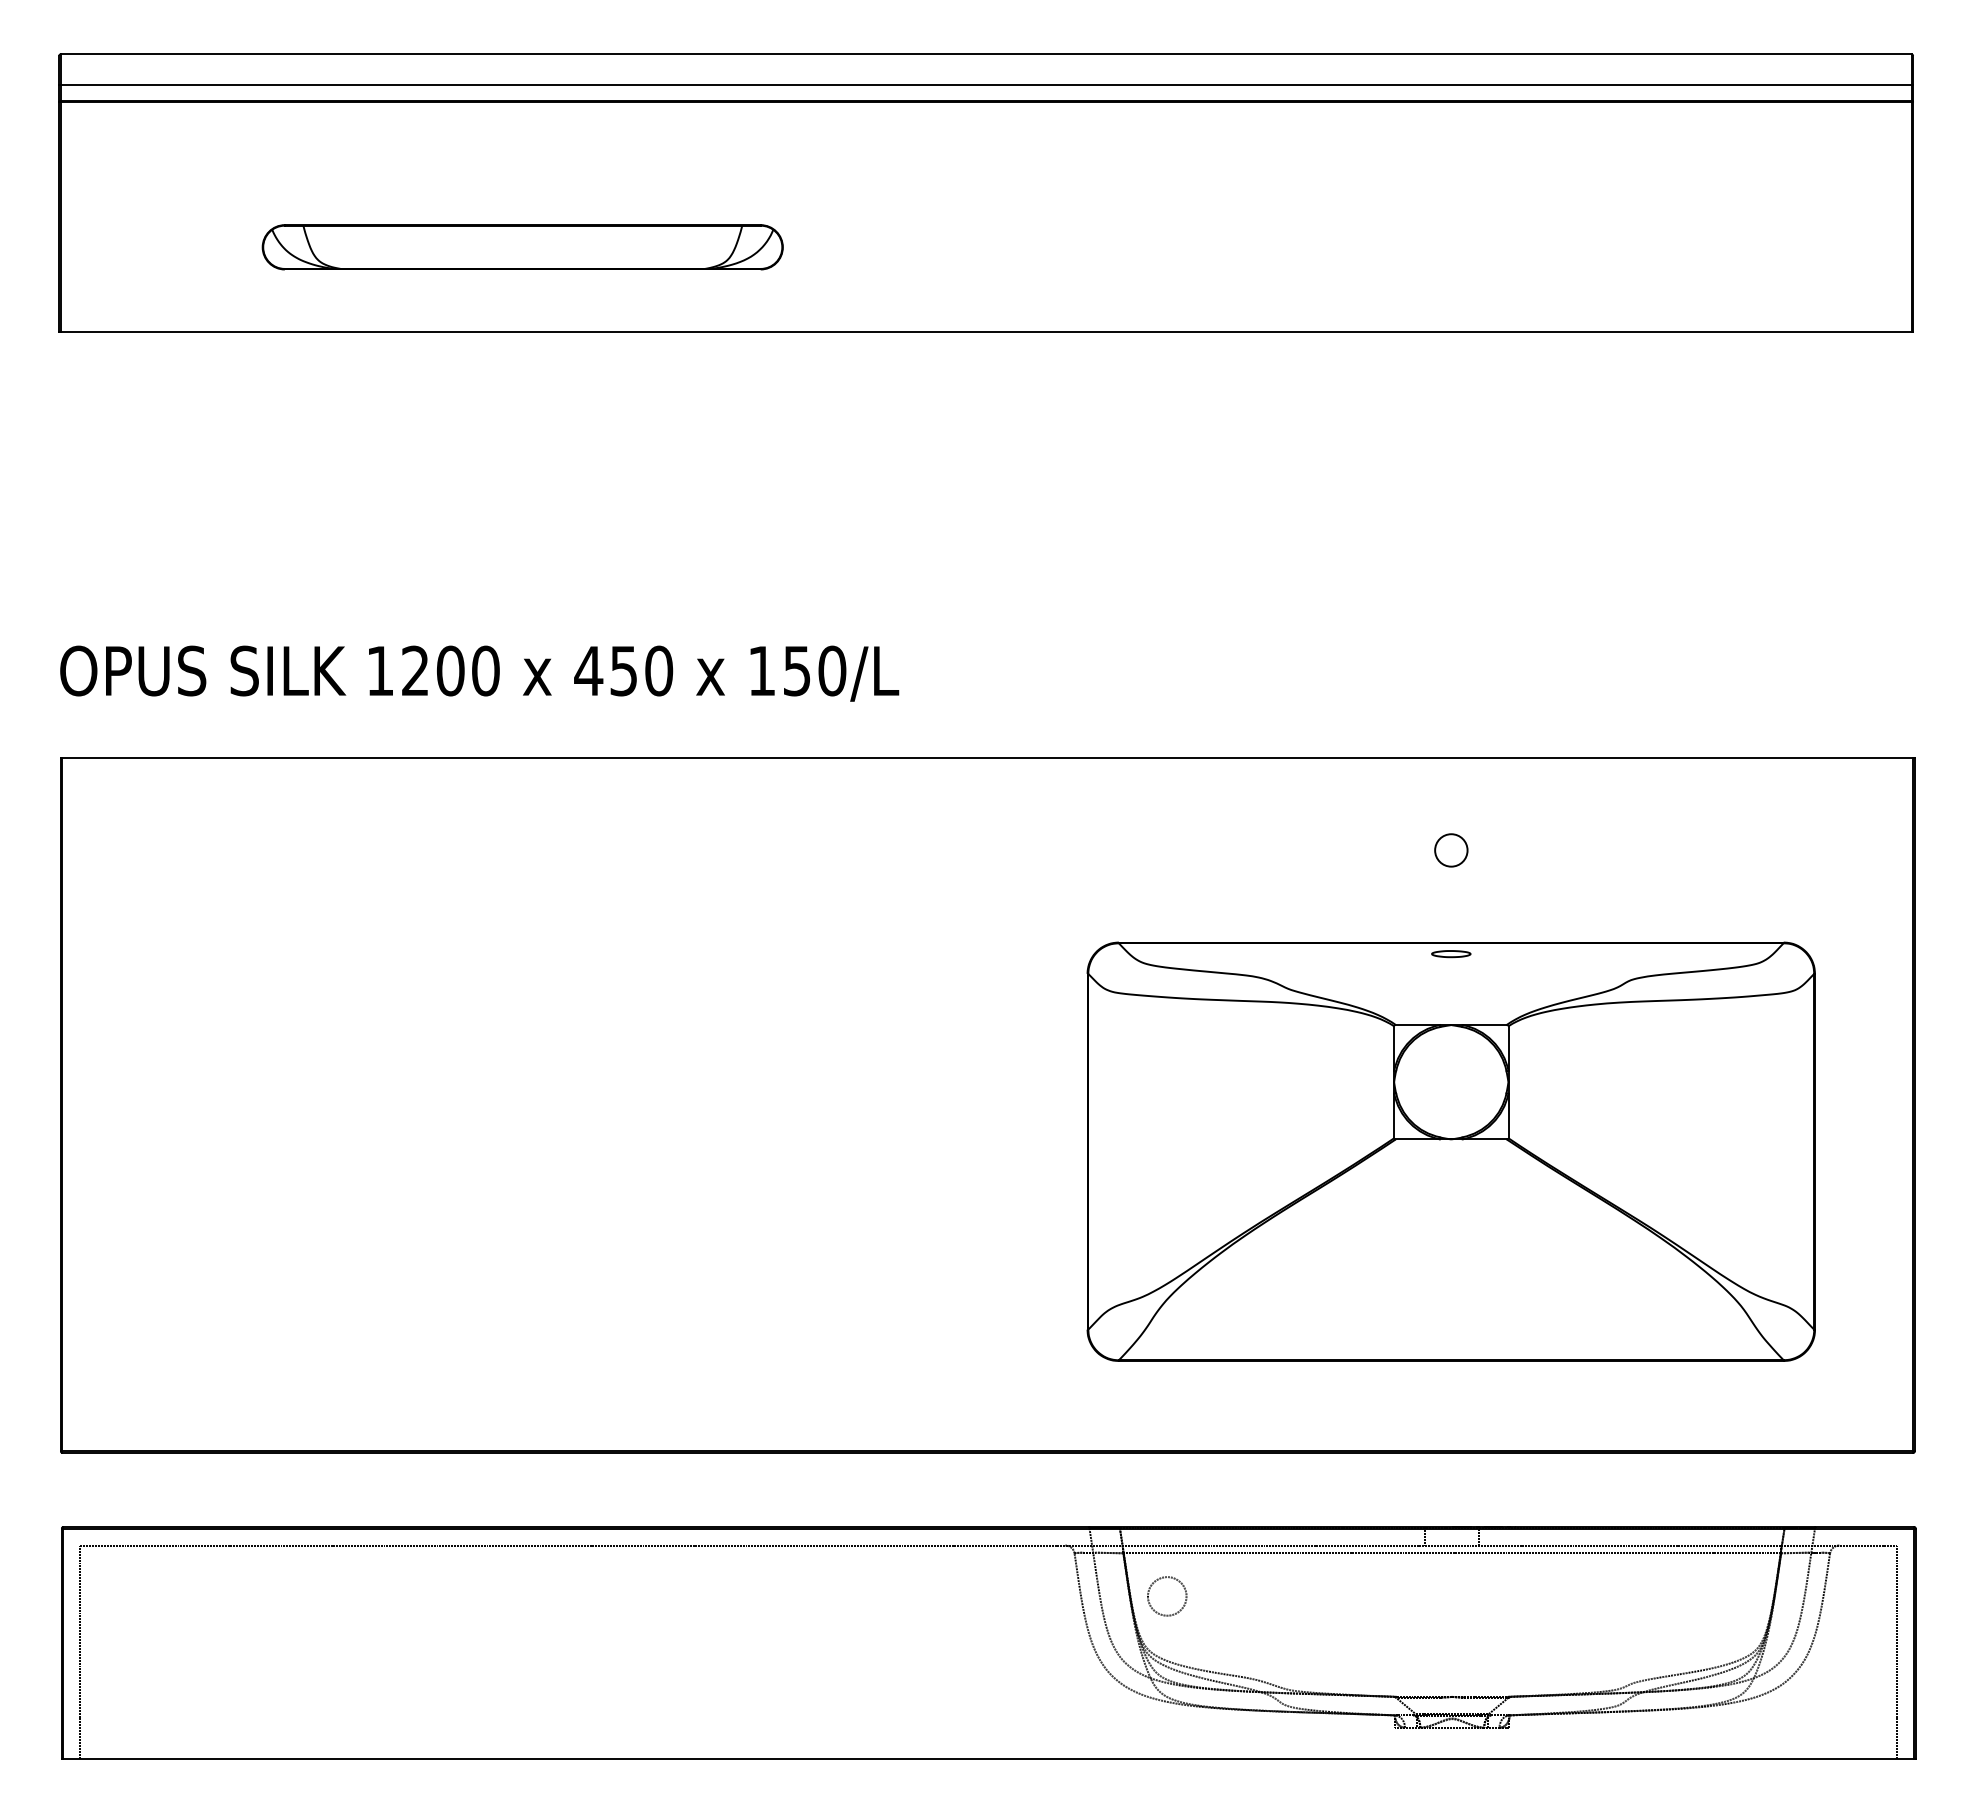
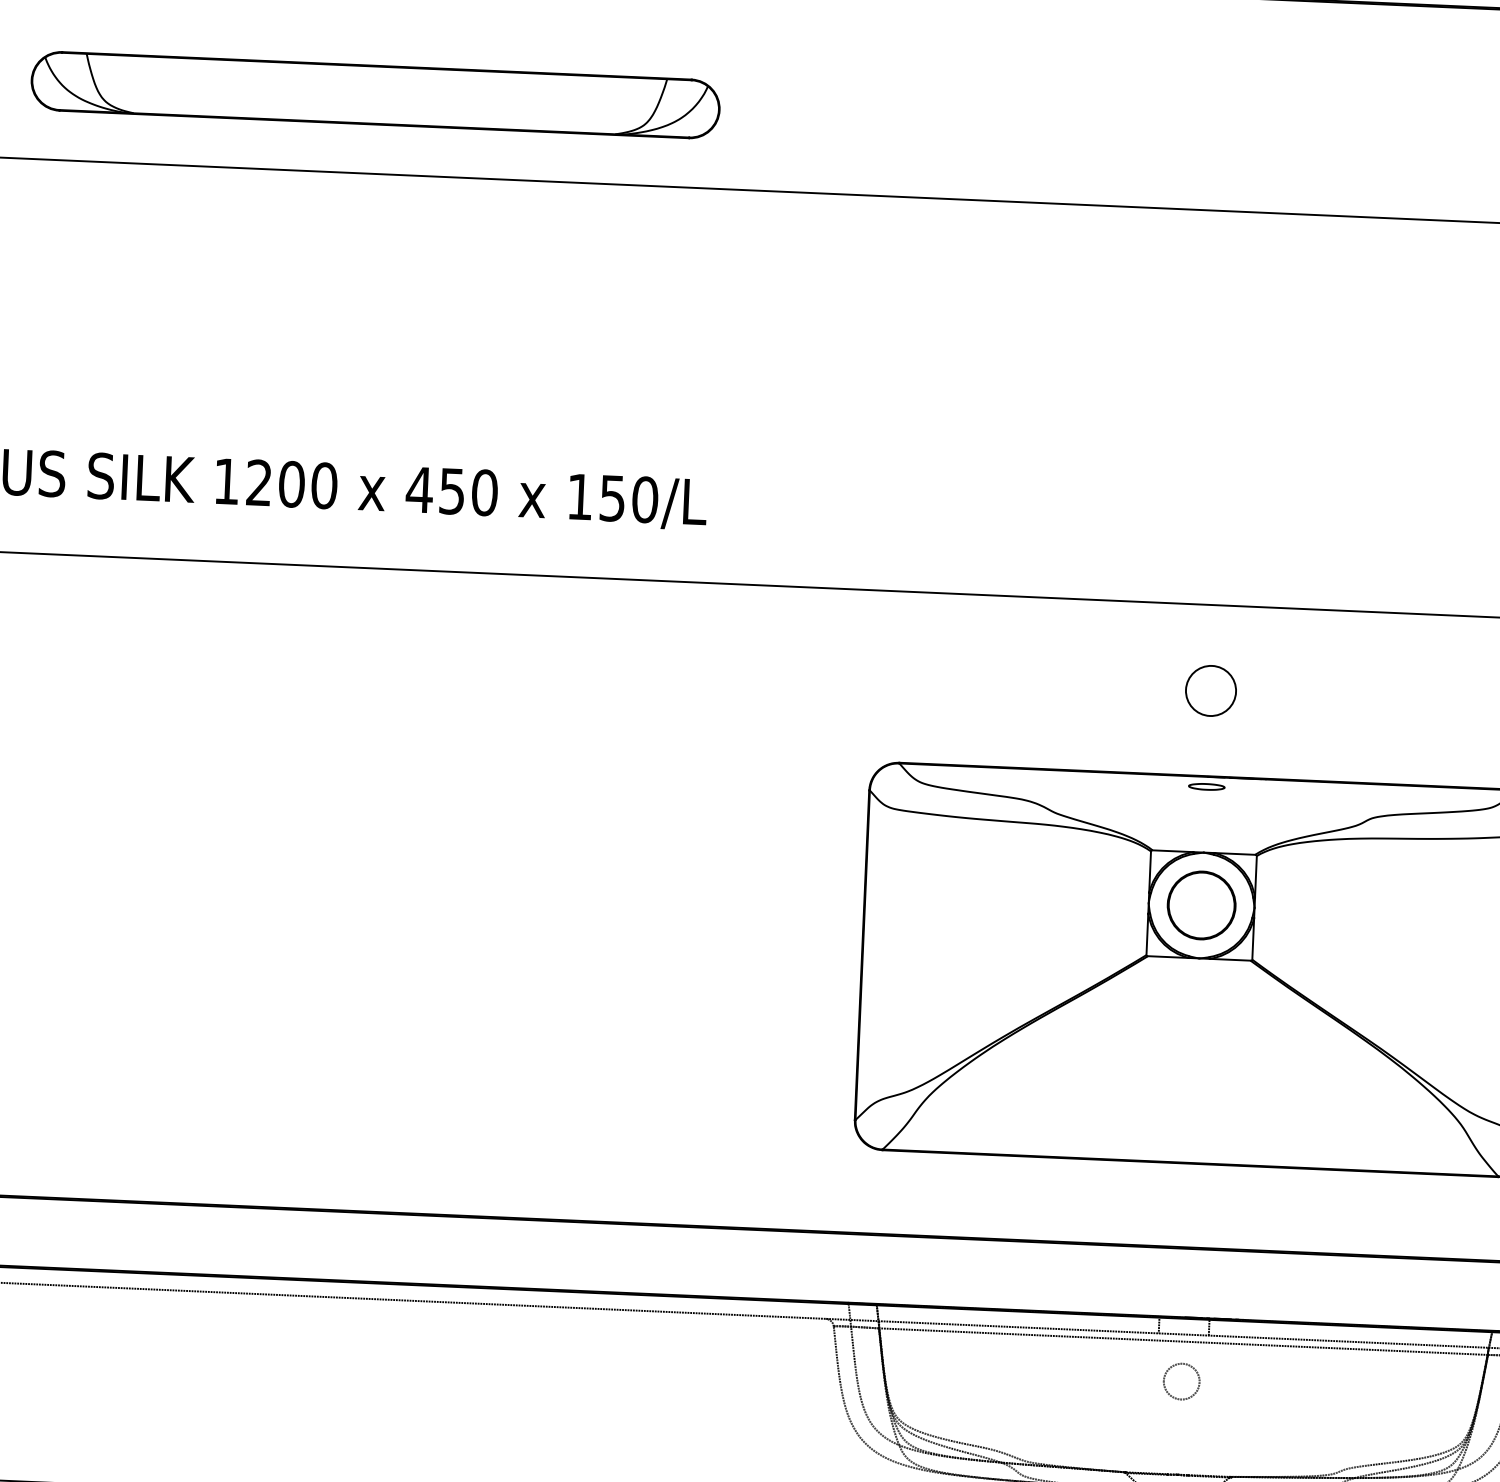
part: (522, 246) -> (375, 94), size x1.43
circle: (1451, 850) -> (1211, 691), size x1.67
part: (1450, 1081) -> (1200, 904), added
part: (1181, 1607) -> (1194, 1392), moved

